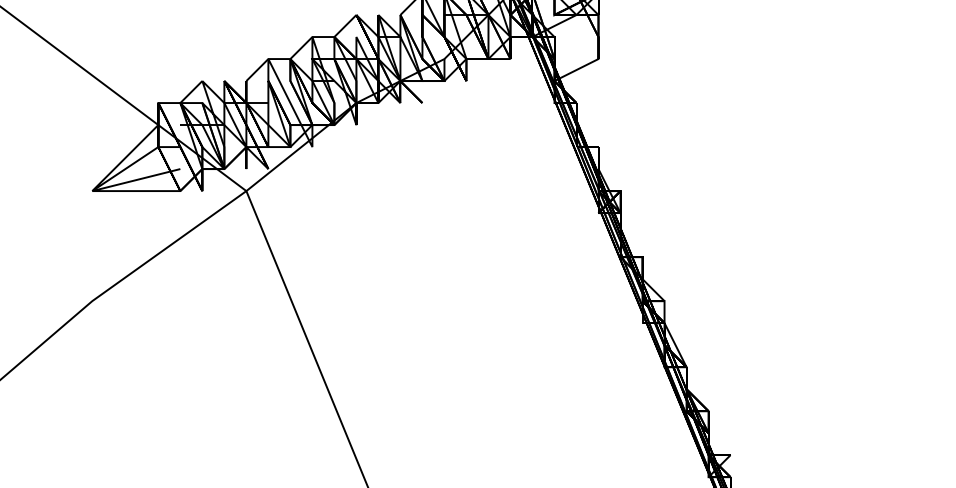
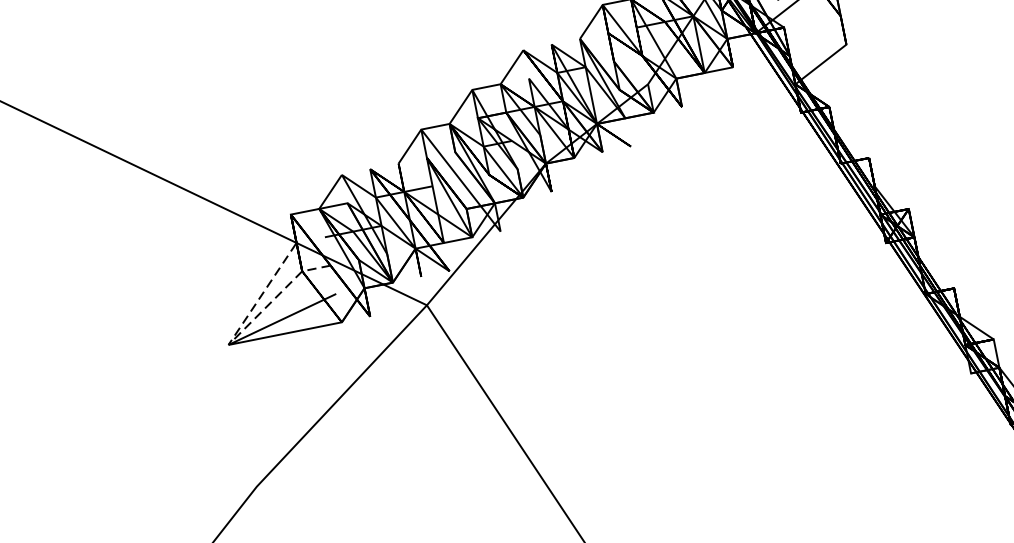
line: (95, 188) -> (231, 340), solid -> dashed

